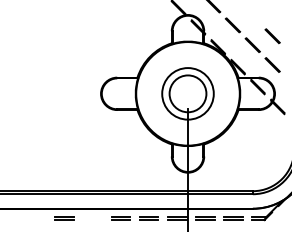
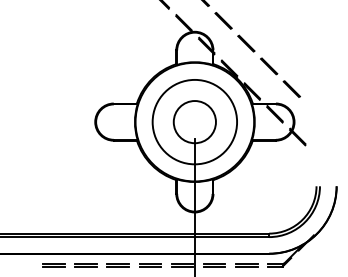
line: (272, 35) -> (291, 55), removed
circle: (187, 93) -> (194, 121), size x1.43
line: (92, 218) -> (85, 264), added

